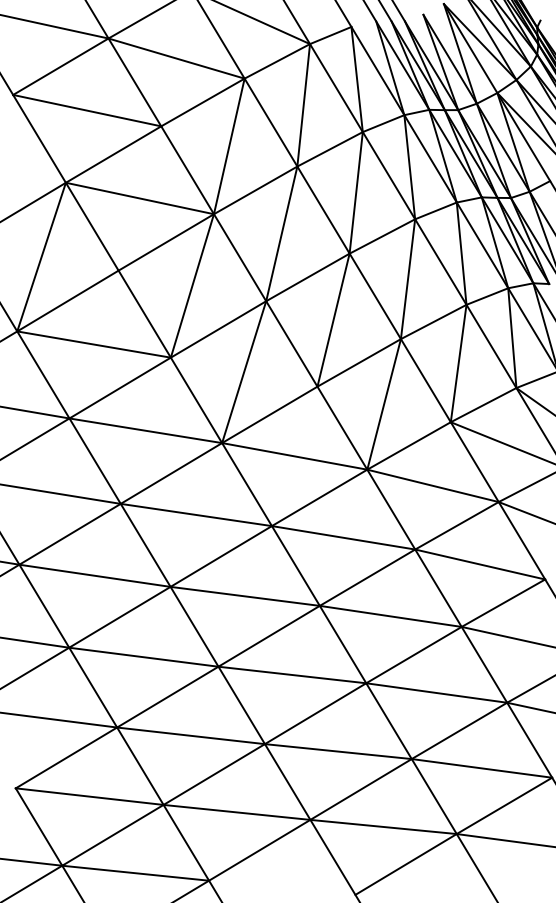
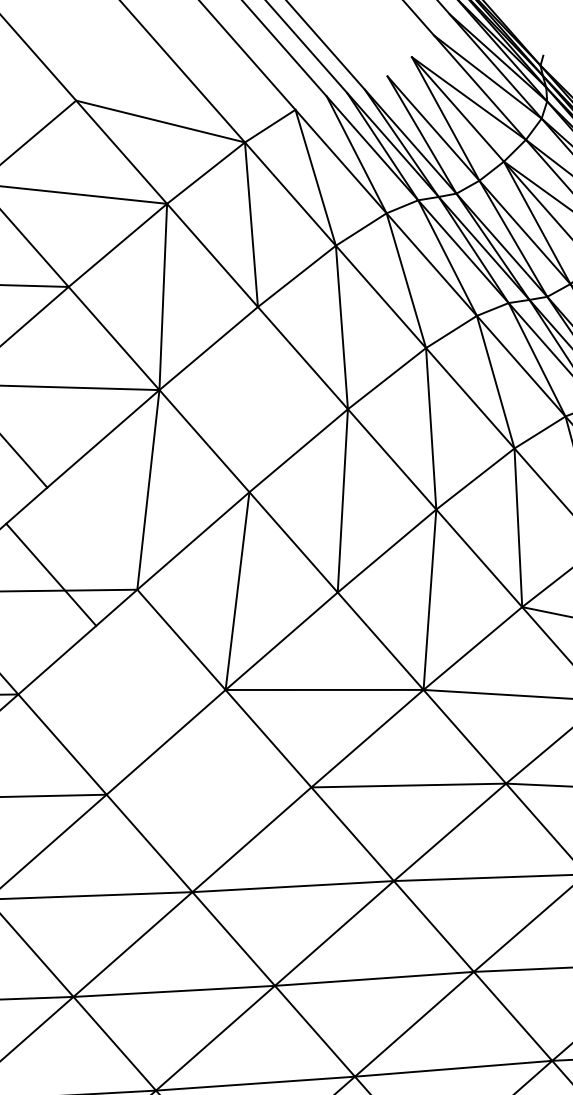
line: (281, 233) -> (253, 399), removed
line: (144, 313) -> (50, 574), moved
line: (145, 430) -> (121, 691), removed
line: (195, 514) -> (207, 790), removed

